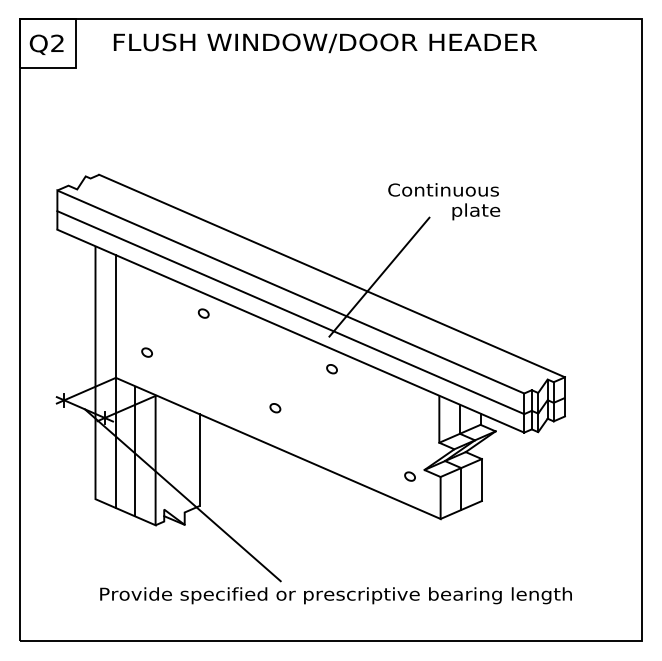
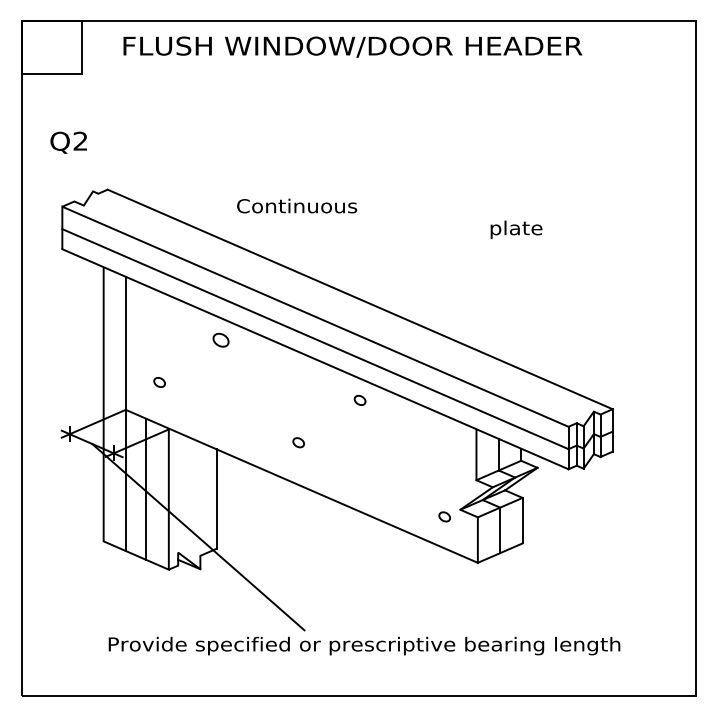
text: (46, 44) -> (68, 142), moved
text: (443, 189) -> (297, 205), moved
line: (379, 277) -> (411, 300), removed
part: (203, 312) -> (220, 339), size x1.4

